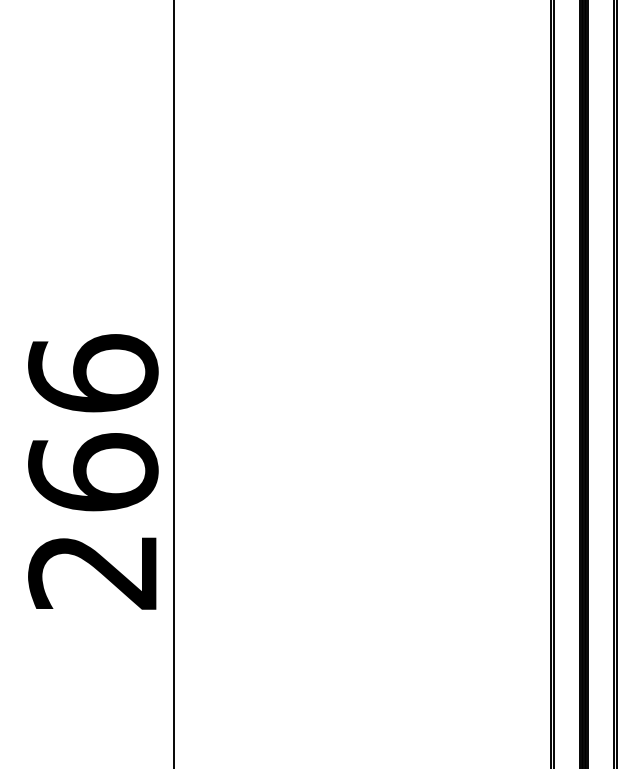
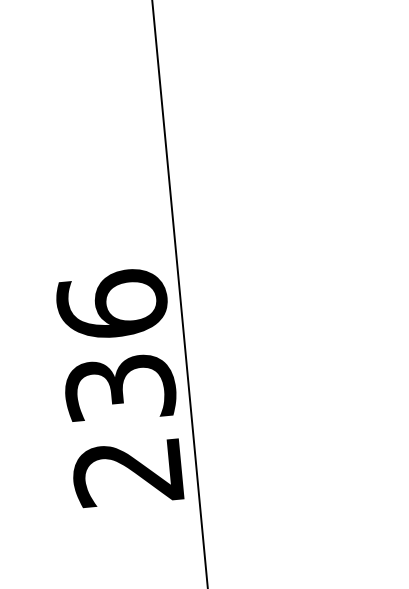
text: (93, 472) -> (120, 388), 266 -> 236

